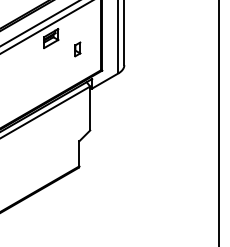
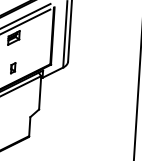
part: (77, 49) -> (13, 68), moved

